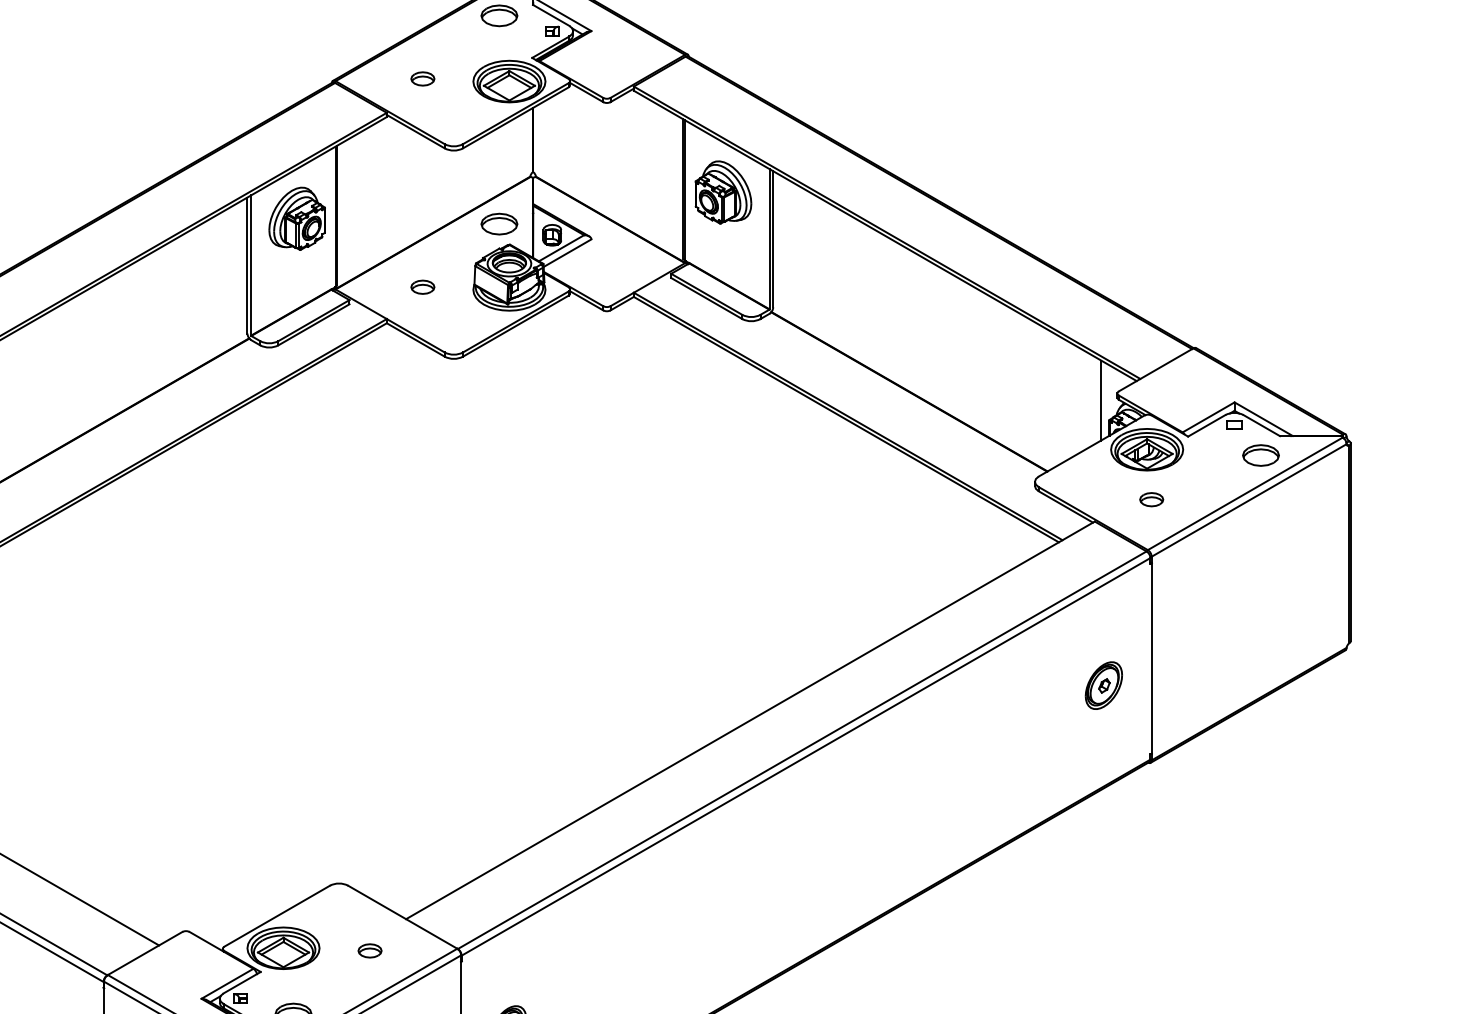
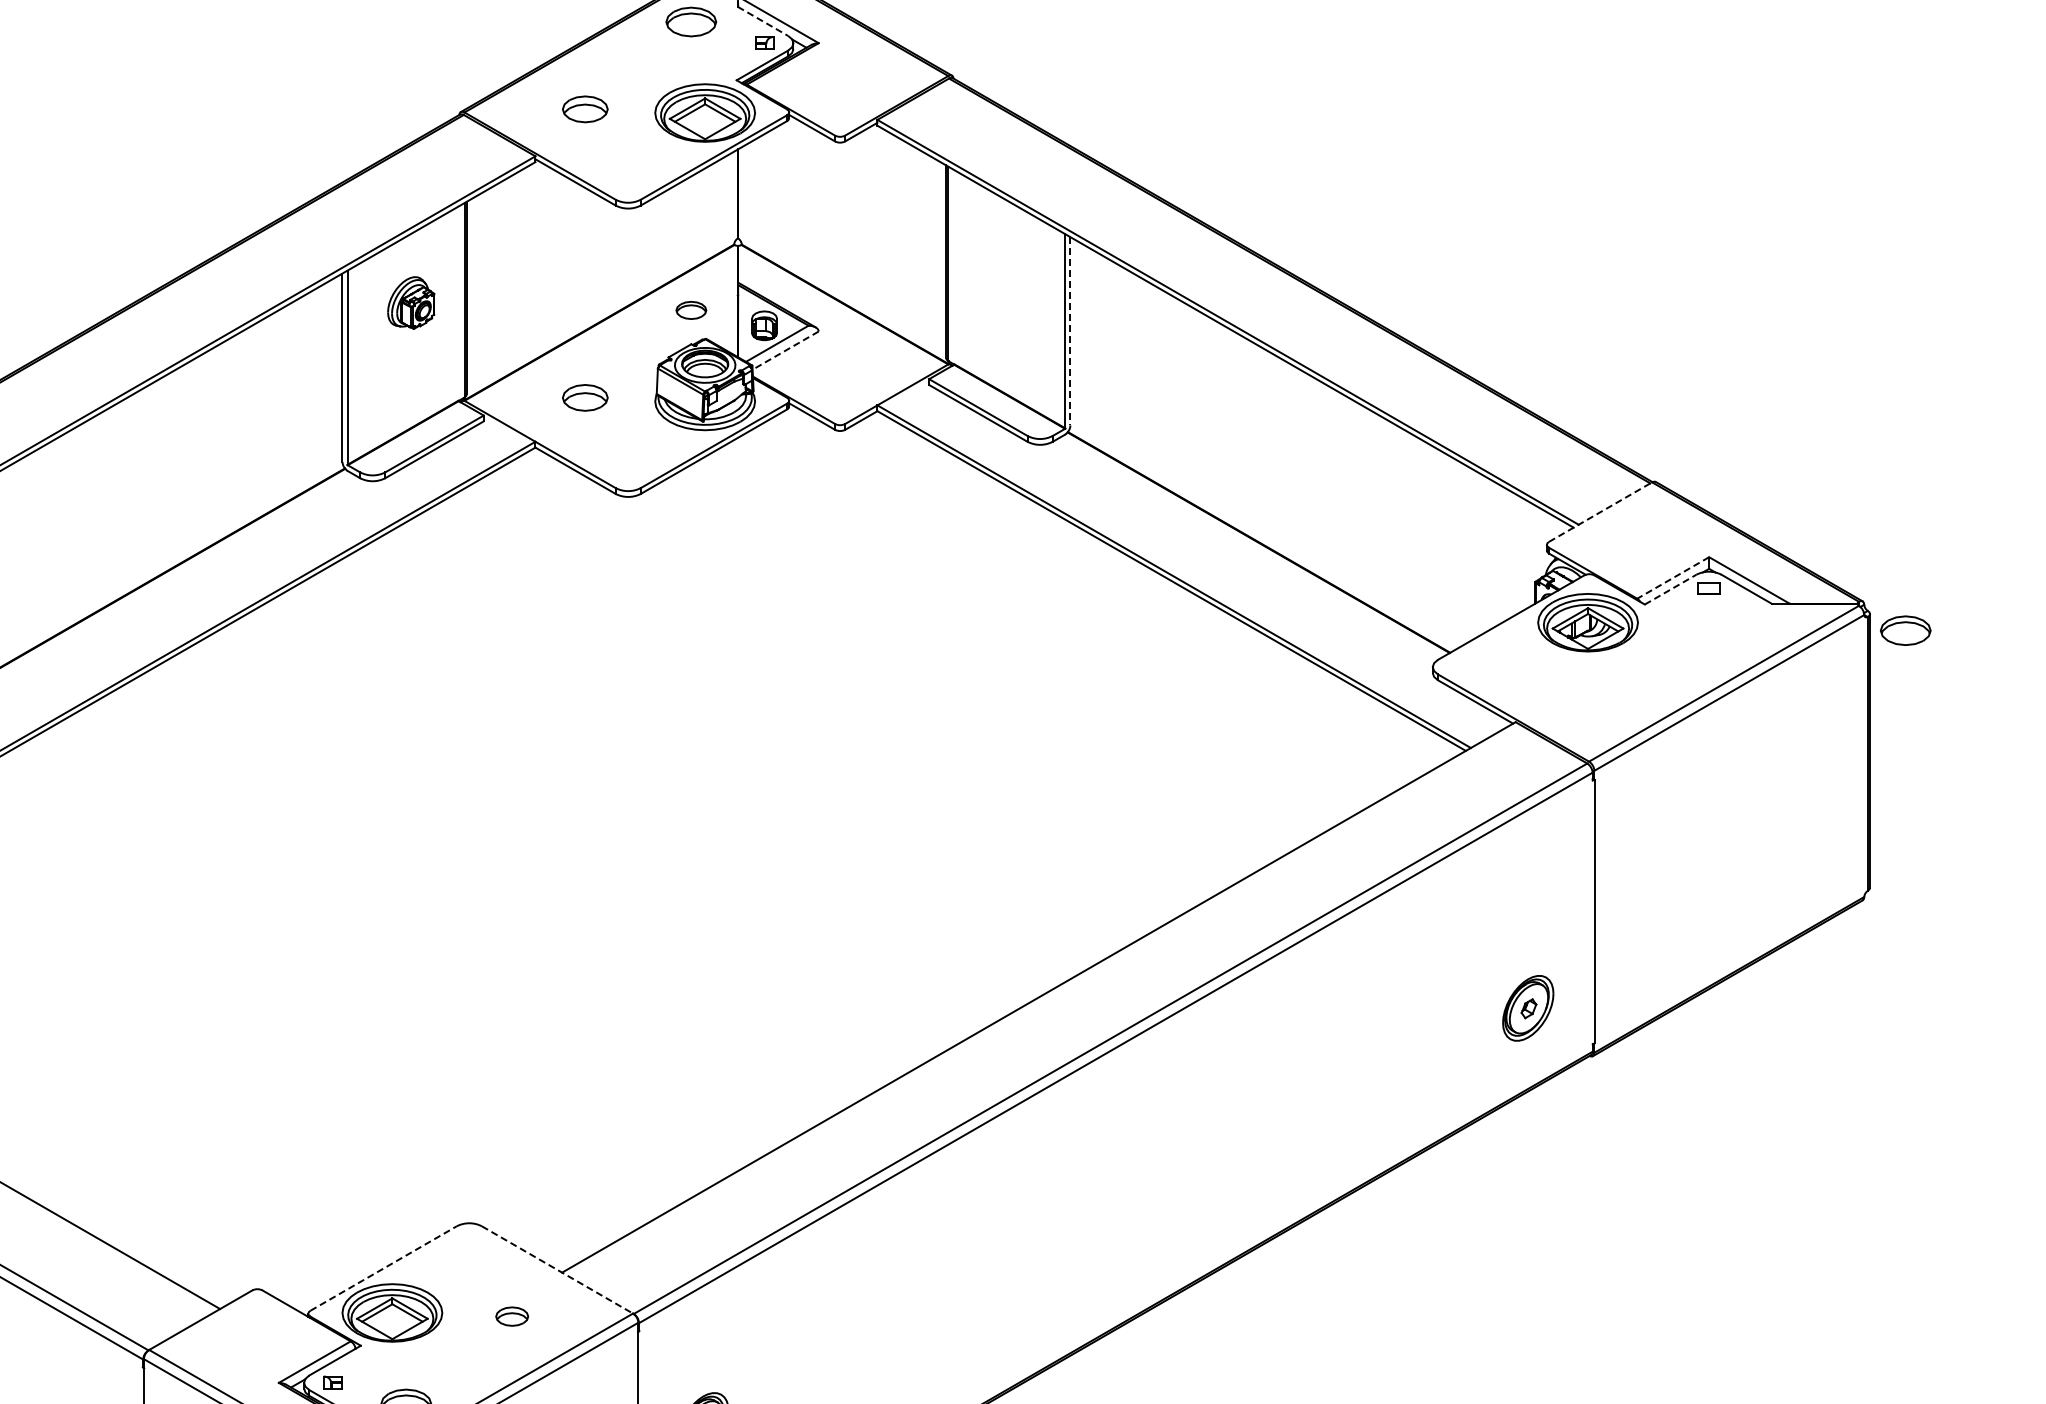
line: (551, 15) -> (763, 21), solid -> dashed
part: (422, 79) -> (585, 109), size x1.4
part: (723, 192) -> (1001, 266), removed
part: (296, 218) -> (410, 302), size x0.6
part: (499, 224) -> (691, 310), size x0.6
line: (773, 239) -> (1070, 331), solid -> dashed
line: (567, 253) -> (785, 350), solid -> dashed
part: (422, 287) -> (585, 397), size x1.4
line: (1156, 370) -> (1600, 512), solid -> dashed
line: (1101, 400) -> (1524, 554), removed
line: (1208, 417) -> (1673, 577), solid -> dashed
line: (1206, 425) -> (1670, 589), solid -> dashed
part: (1260, 455) -> (1905, 630), moved
part: (1151, 499) -> (1594, 691), removed
part: (1104, 685) -> (1528, 1008), moved
line: (277, 916) -> (384, 1268), solid -> dashed
line: (402, 917) -> (557, 1270), solid -> dashed

